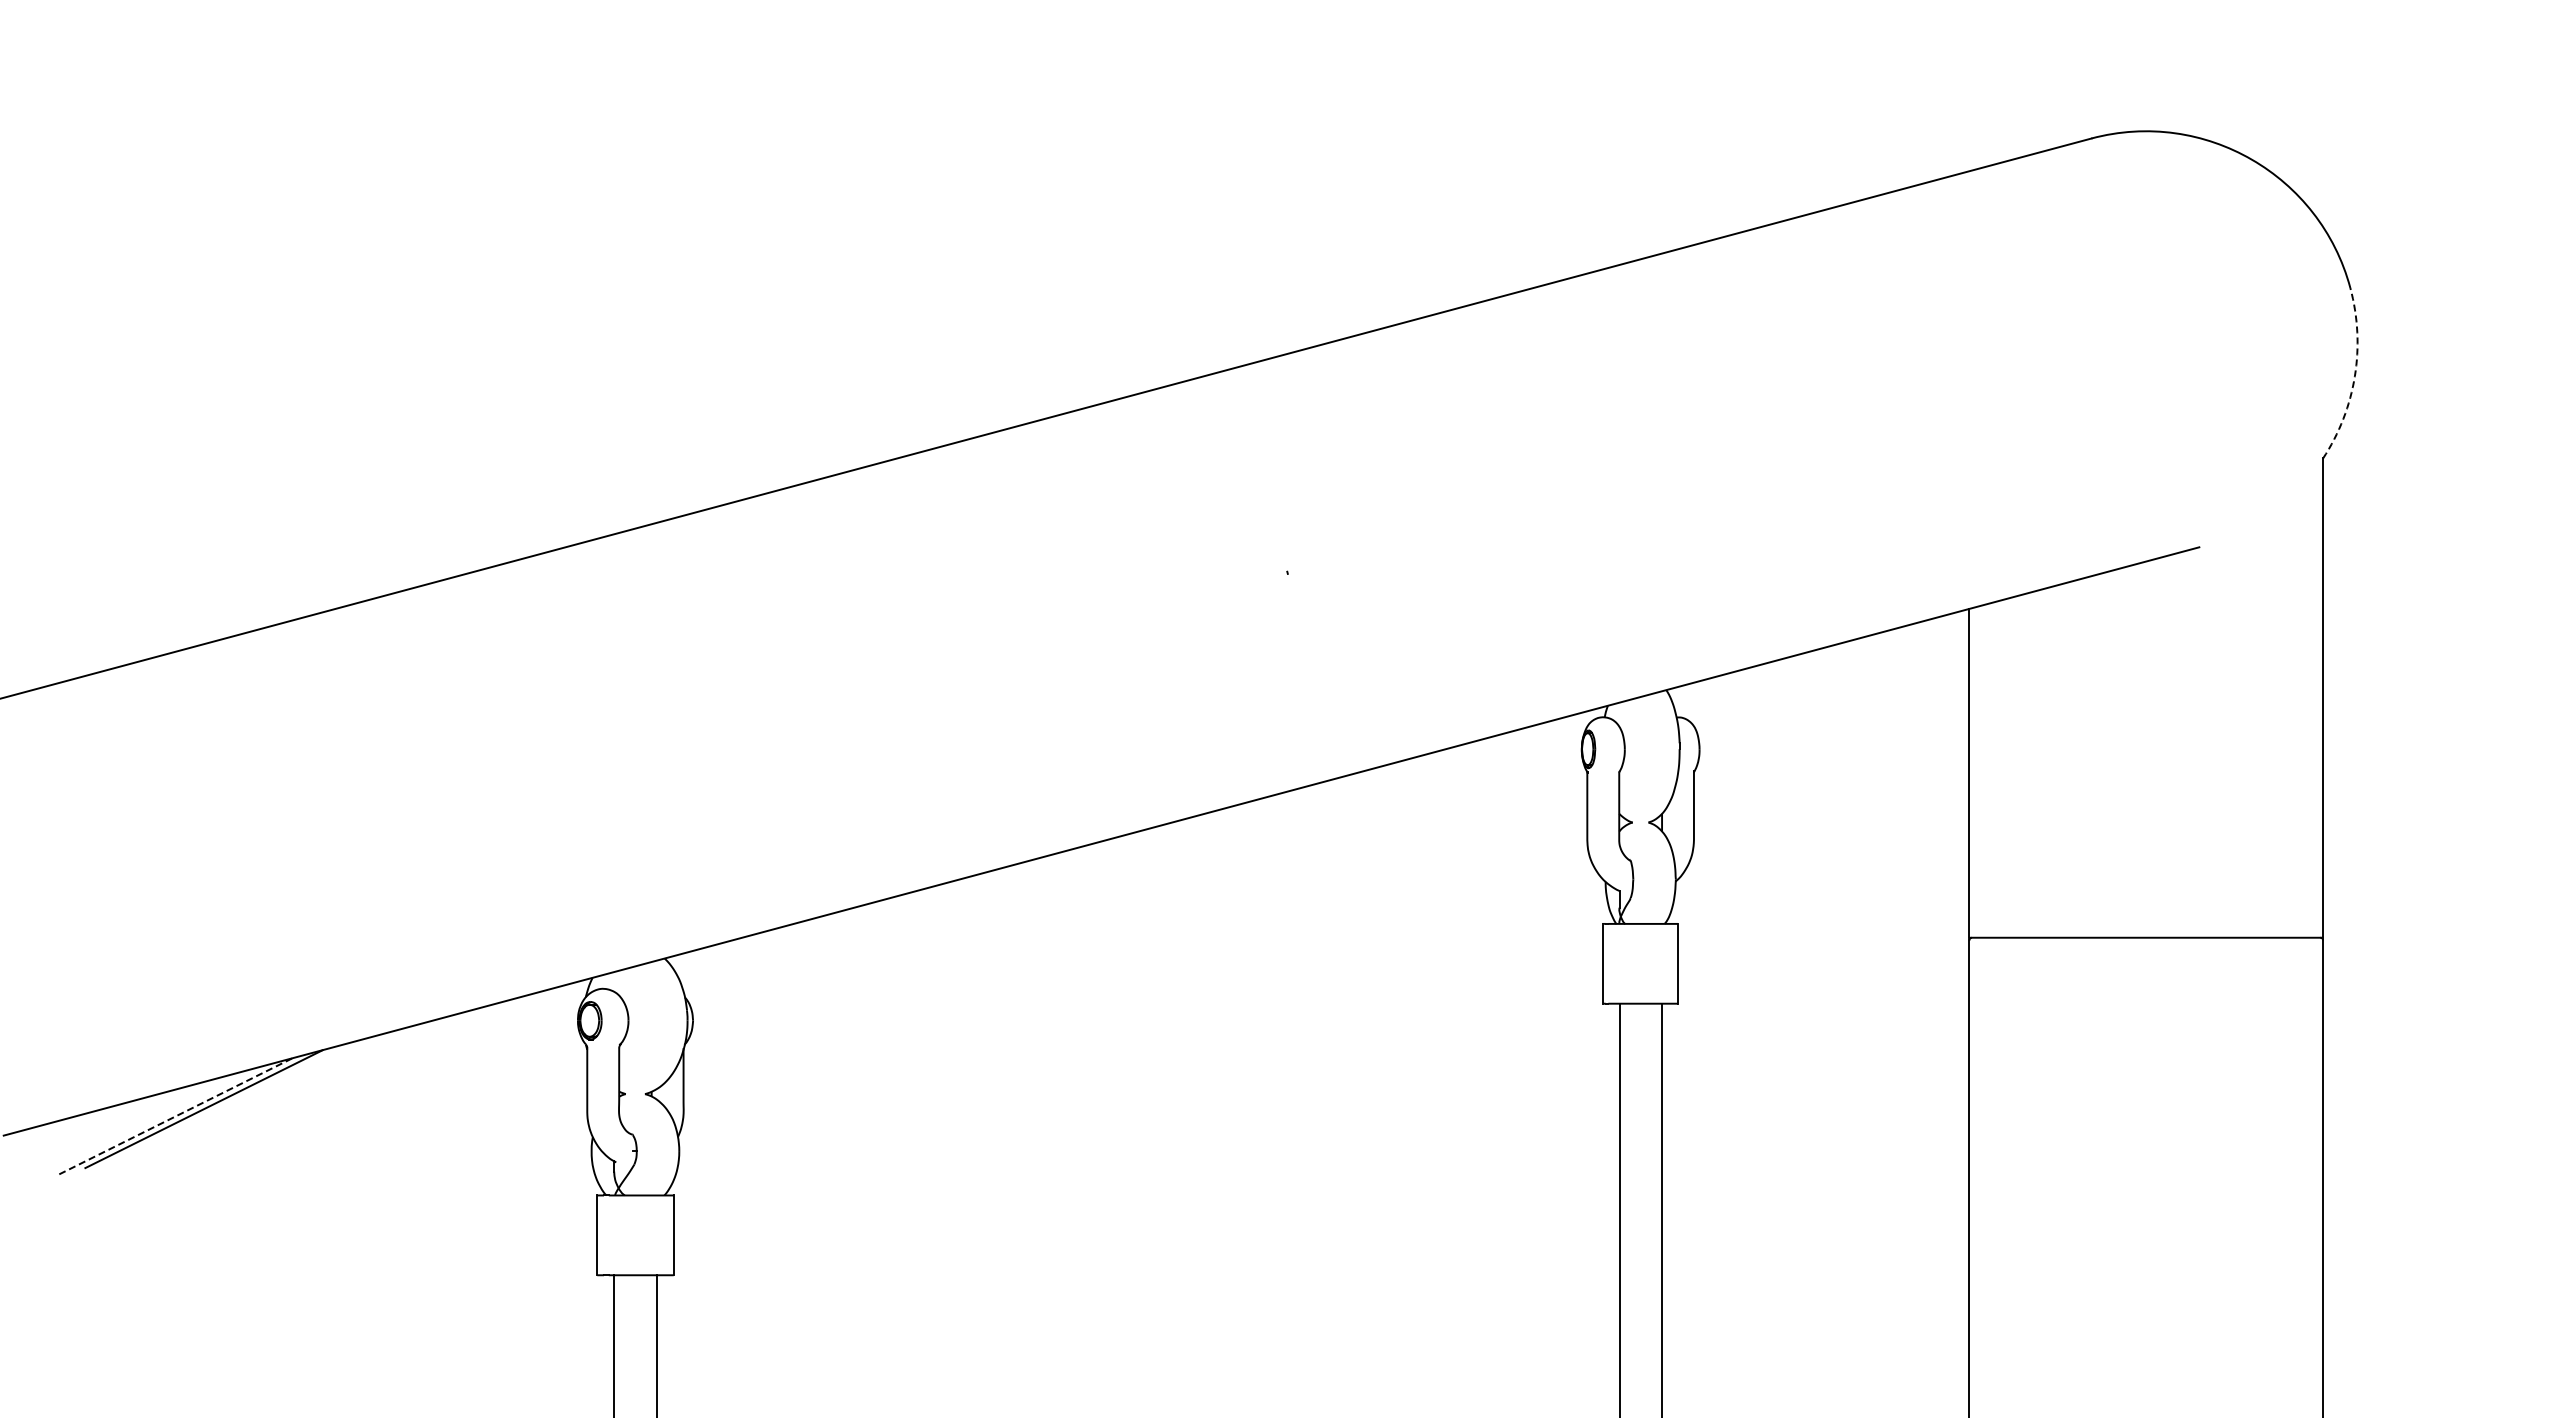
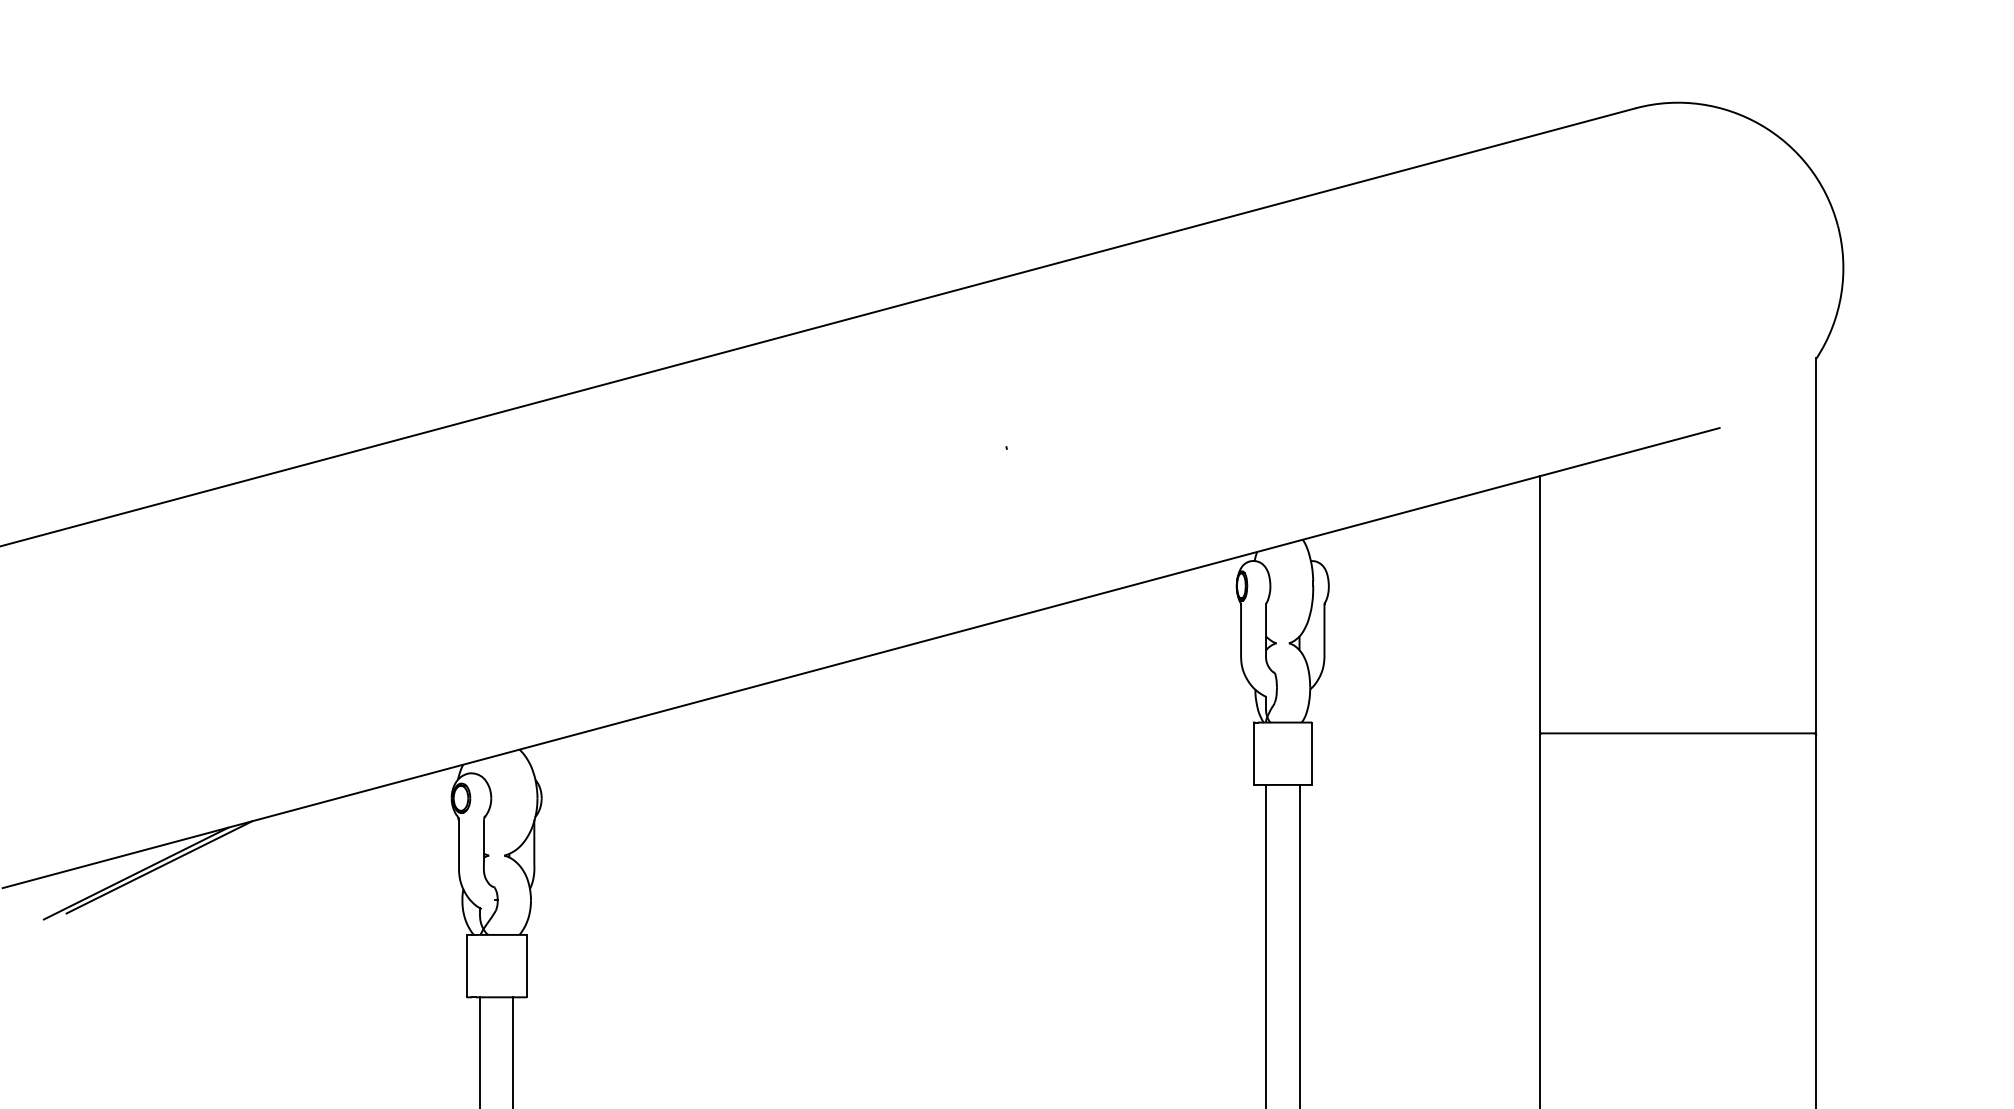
arc: (2354, 376) -> (1841, 294), dashed -> solid
line: (174, 1117) -> (136, 873), dashed -> solid

